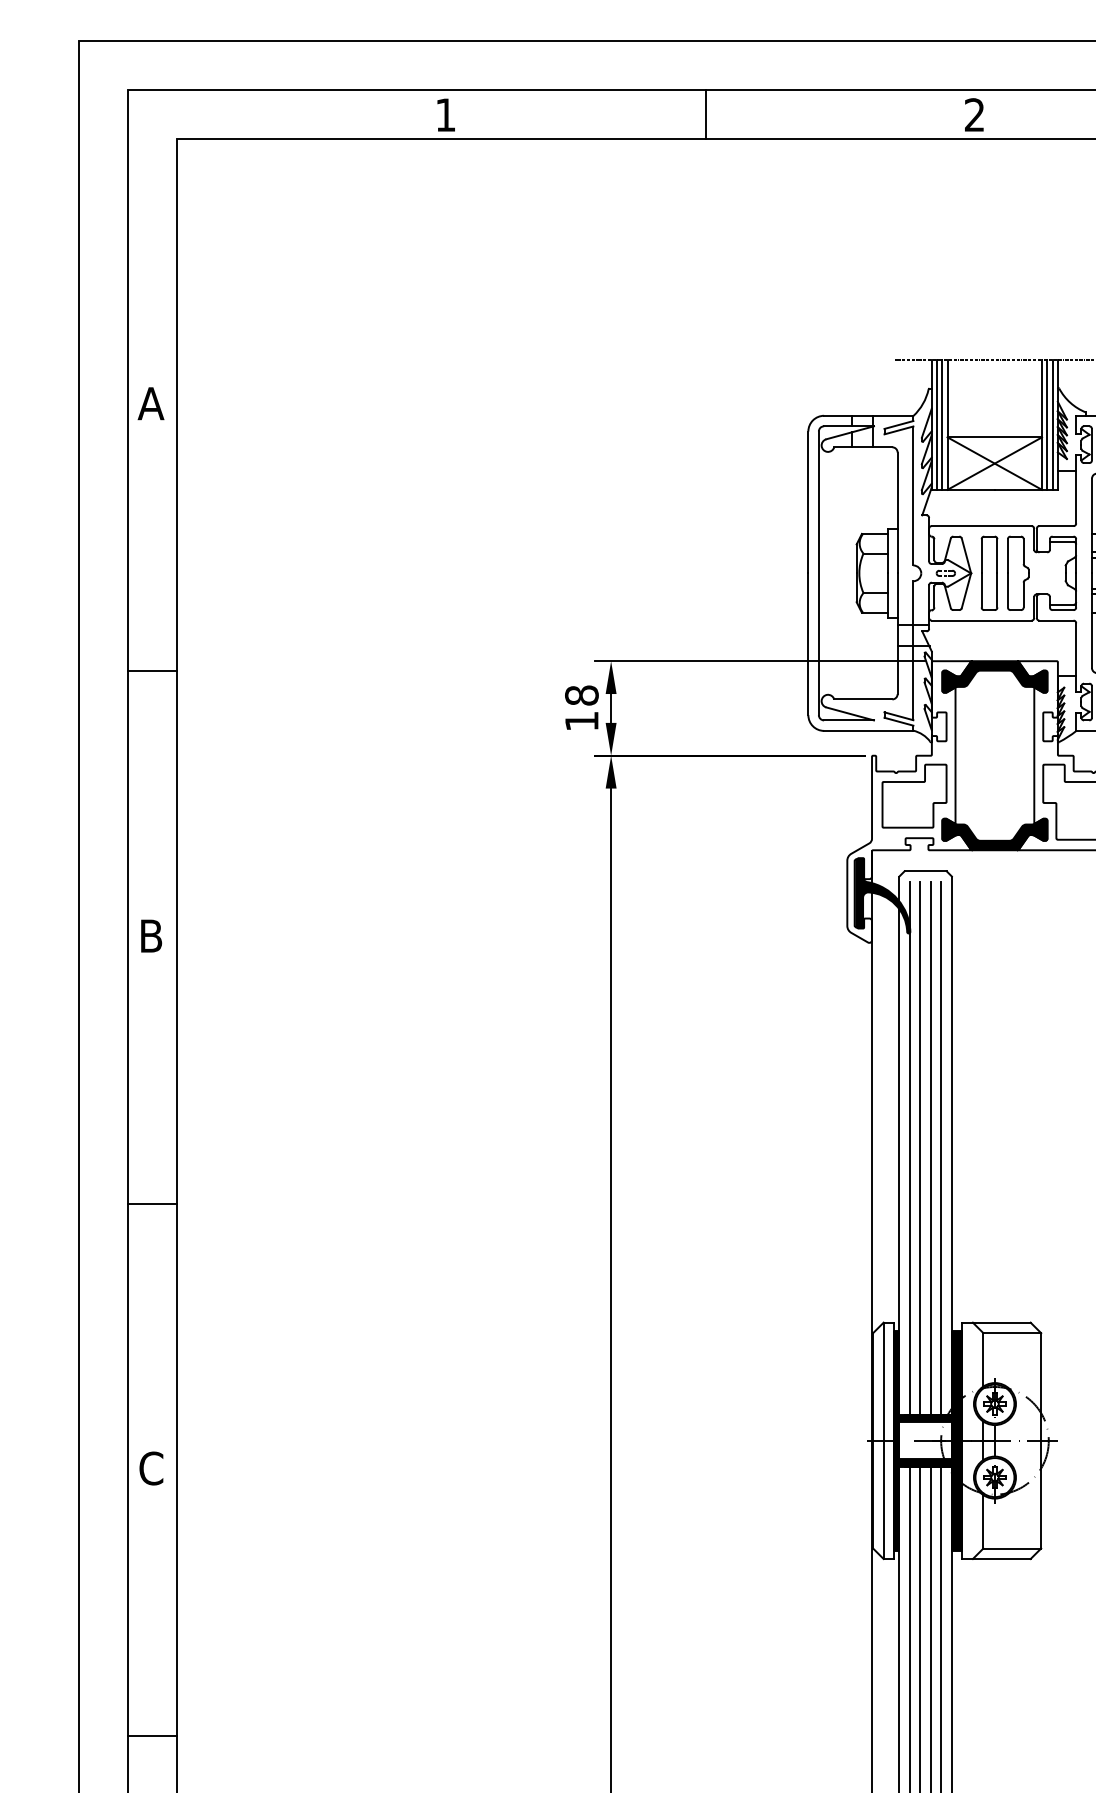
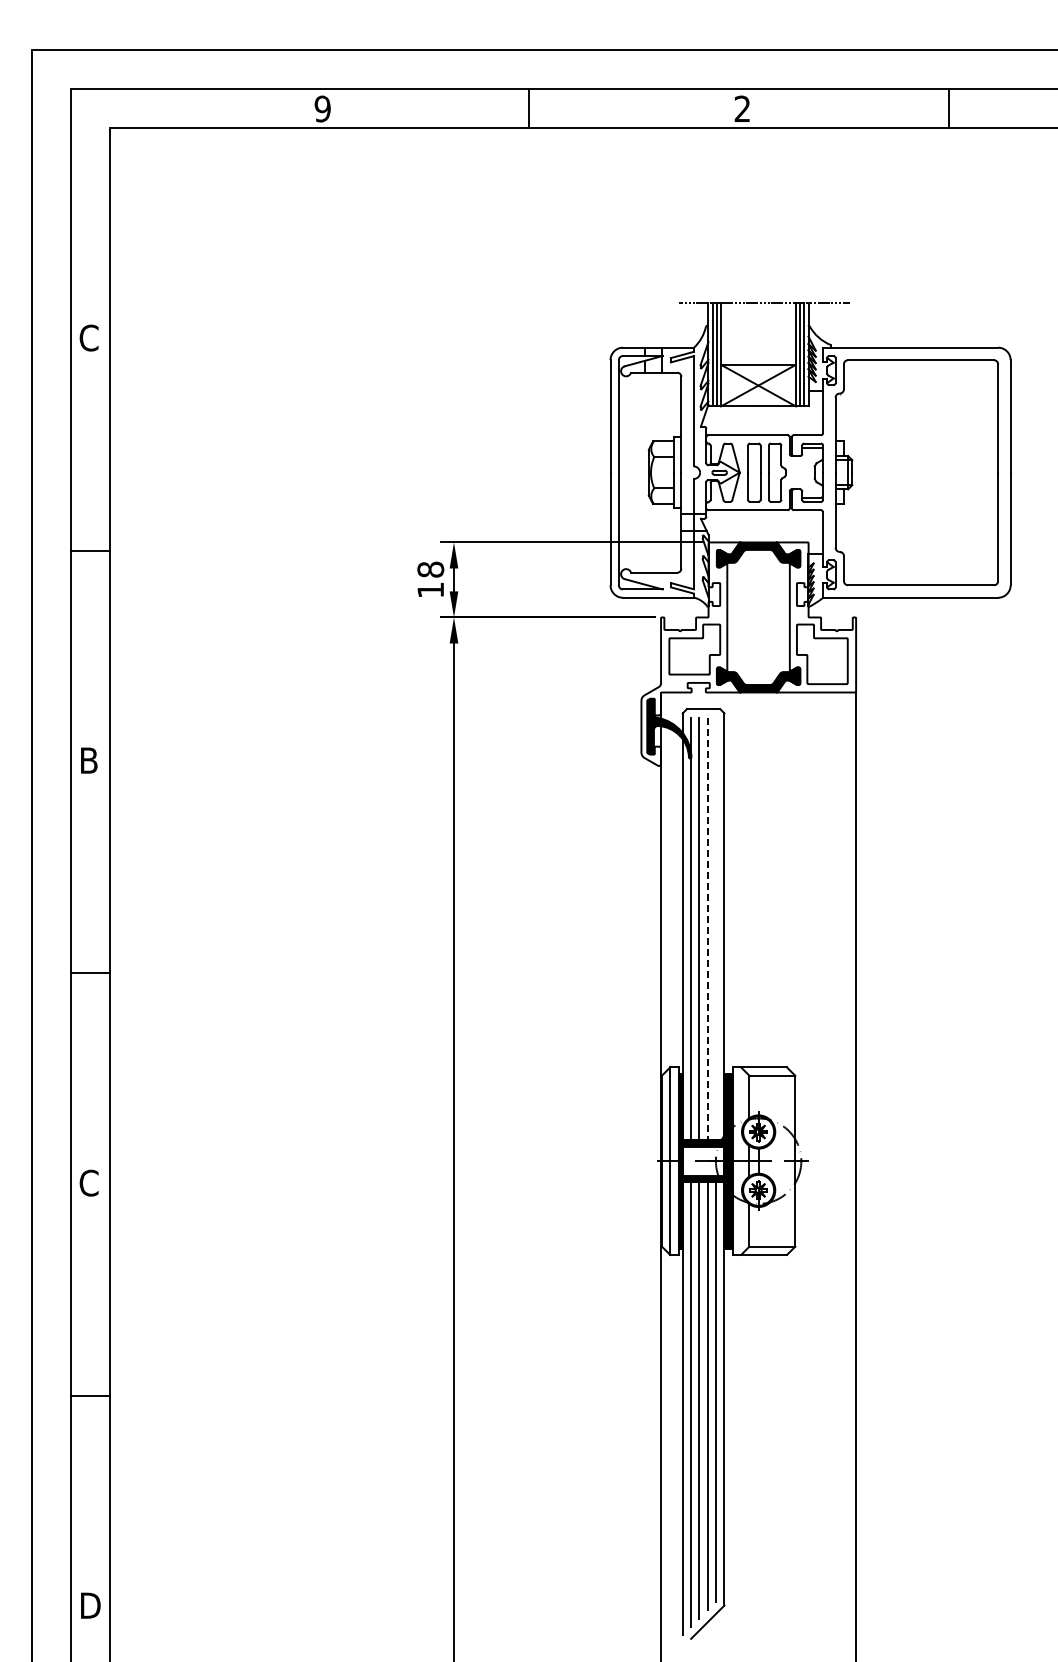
text: (445, 114) -> (322, 108), 1 -> 9
text: (150, 402) -> (88, 337), A -> C
line: (941, 1147) -> (716, 928), removed
line: (930, 1148) -> (707, 929), solid -> dashed

